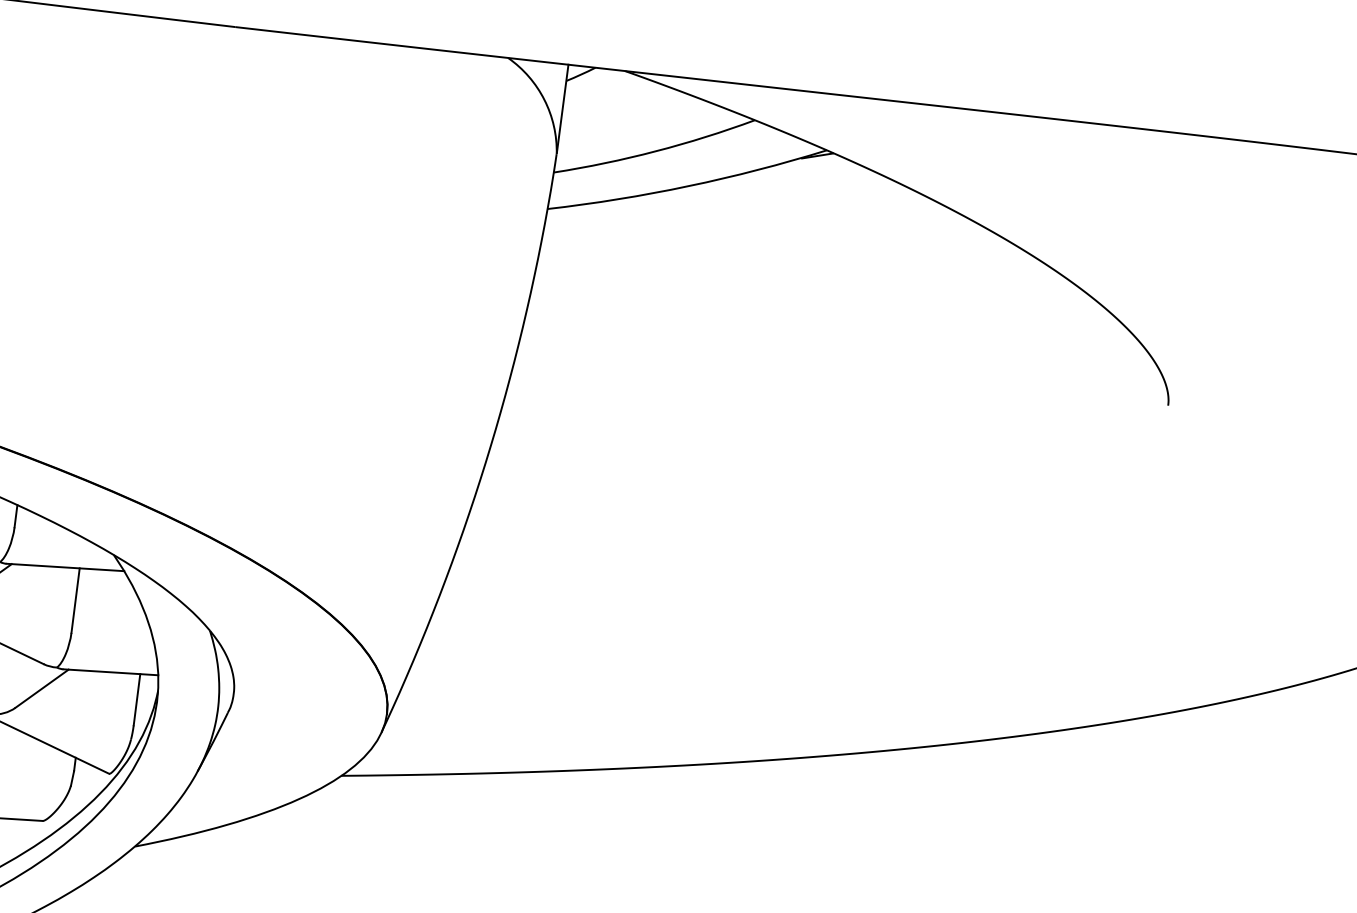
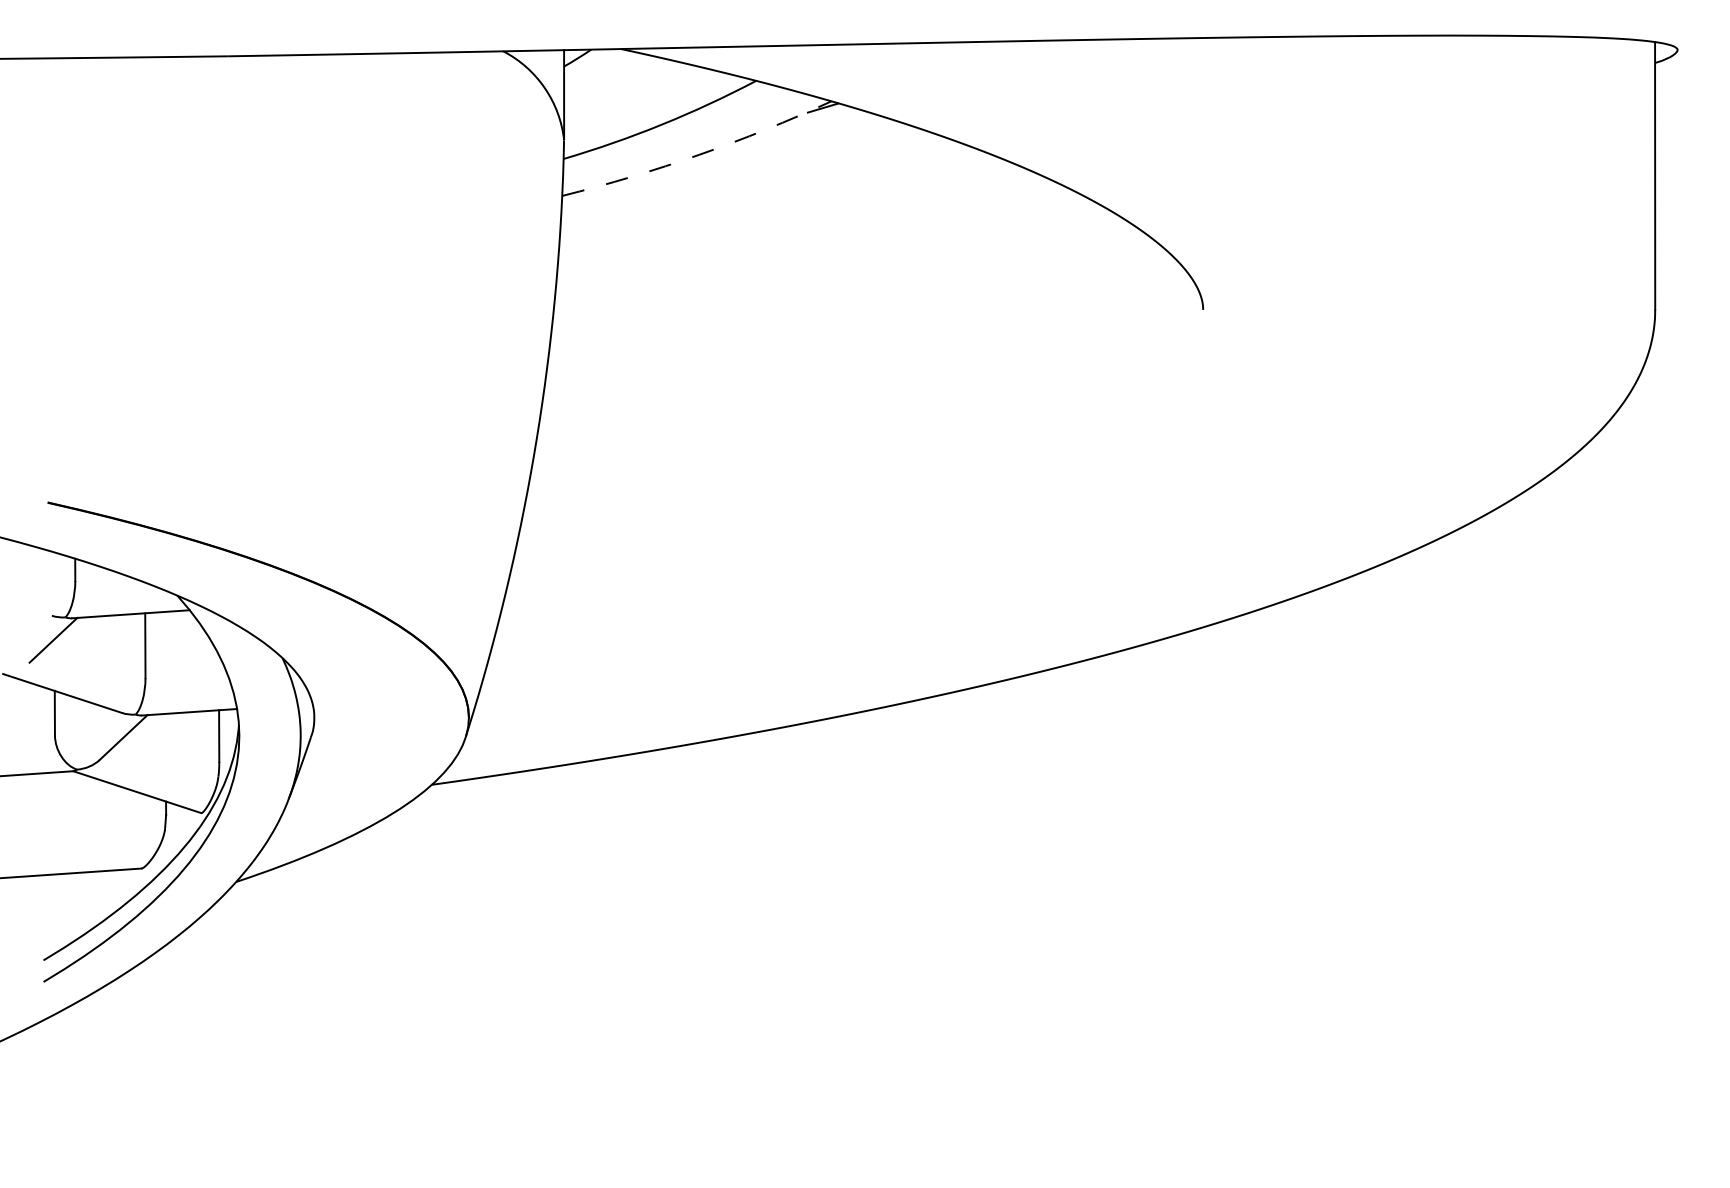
arc: (689, 185) -> (699, 154), solid -> dashed

